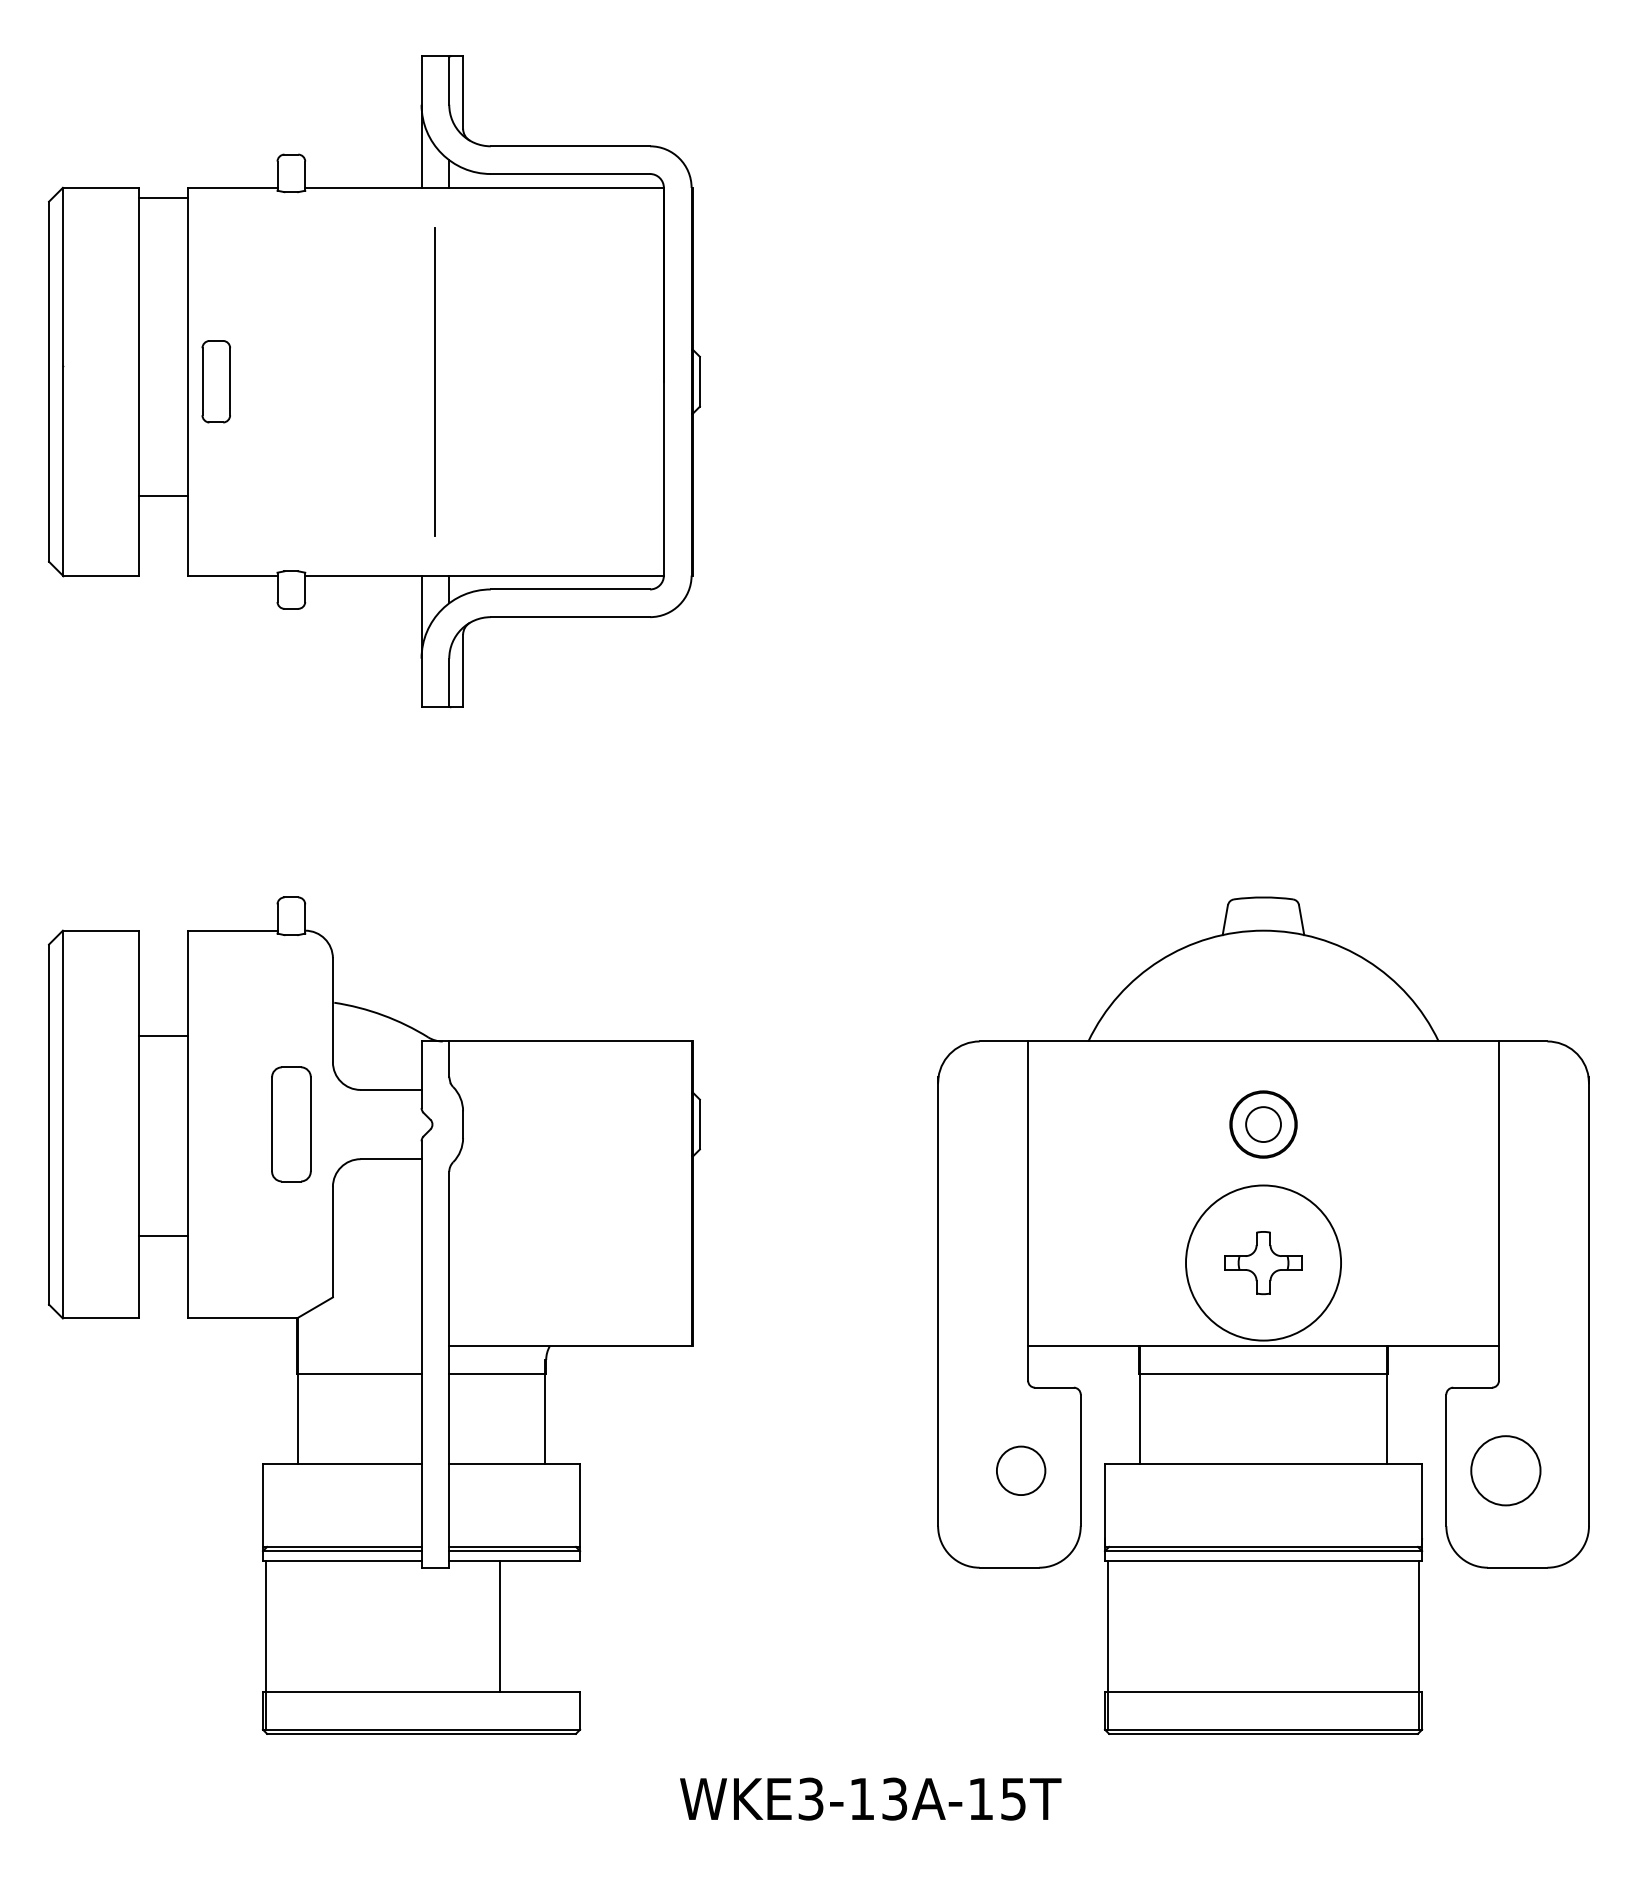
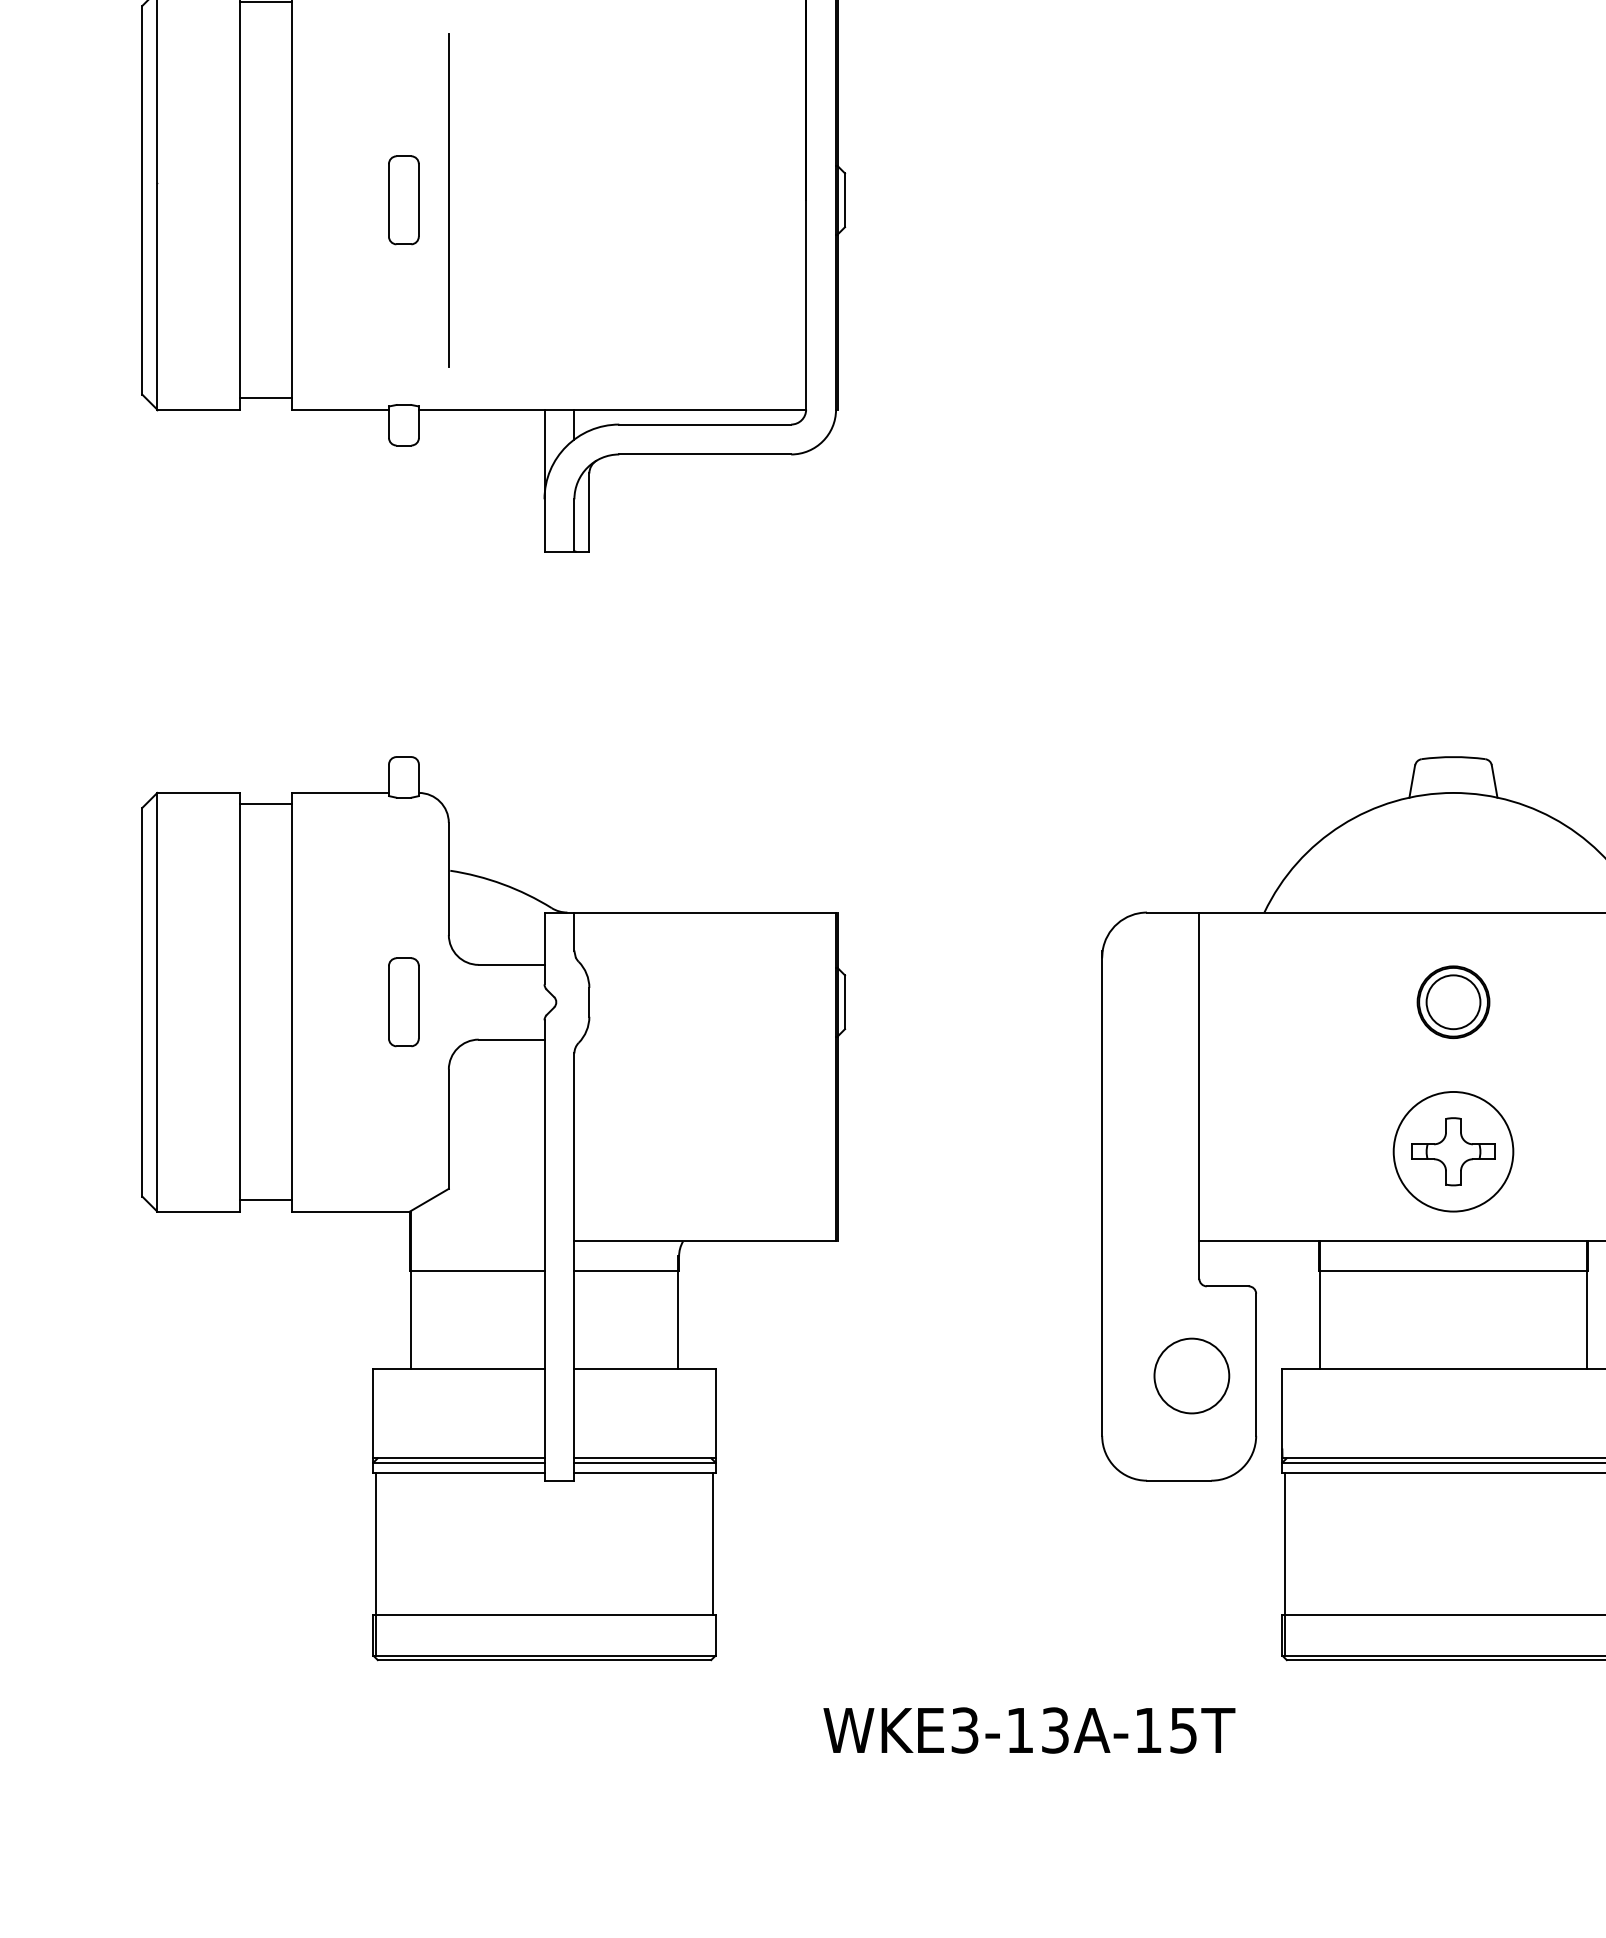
part: (215, 381) -> (403, 200), moved
line: (434, 381) -> (448, 200), moved
line: (163, 496) -> (265, 398), moved
line: (163, 1036) -> (265, 804), moved
part: (290, 1124) -> (403, 1002), size x0.71
circle: (1263, 1124) -> (1453, 1002), size x1.43
line: (163, 1236) -> (265, 1200), moved
circle: (1263, 1262) -> (1453, 1151), size x0.71
circle: (1020, 1470) -> (1191, 1375), size x1.43
line: (500, 1626) -> (712, 1544), moved

